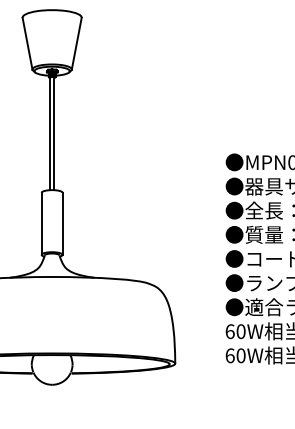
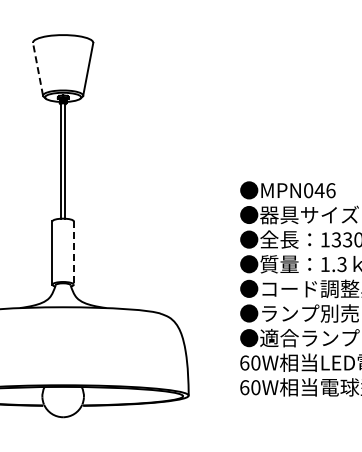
line: (27, 43) -> (38, 69), solid -> dashed
line: (62, 224) -> (73, 253), solid -> dashed

